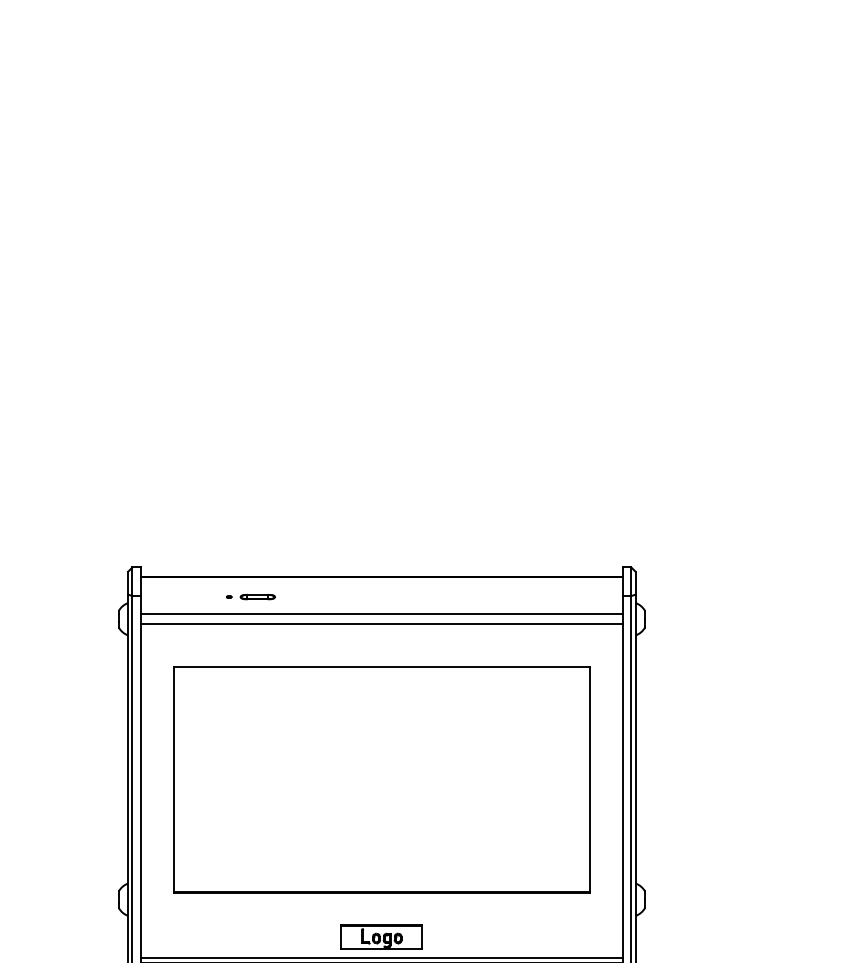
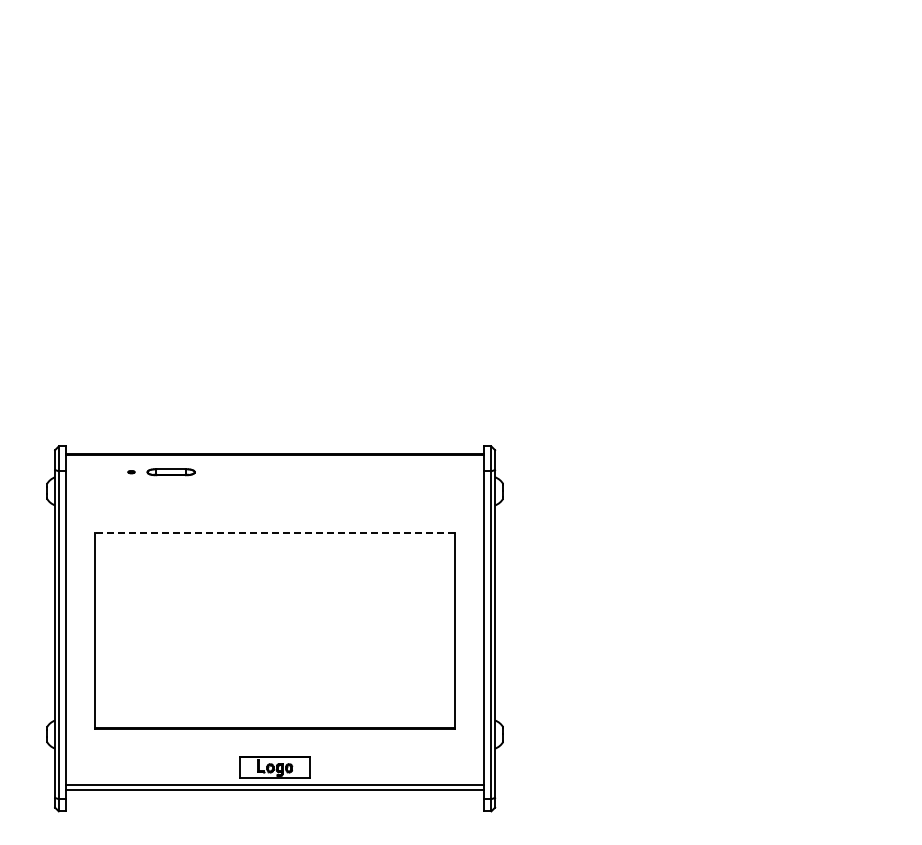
part: (250, 596) -> (161, 471), size x1.6
line: (382, 613) -> (275, 486), removed
line: (382, 624) -> (275, 495), removed
line: (381, 666) -> (274, 532), solid -> dashed

